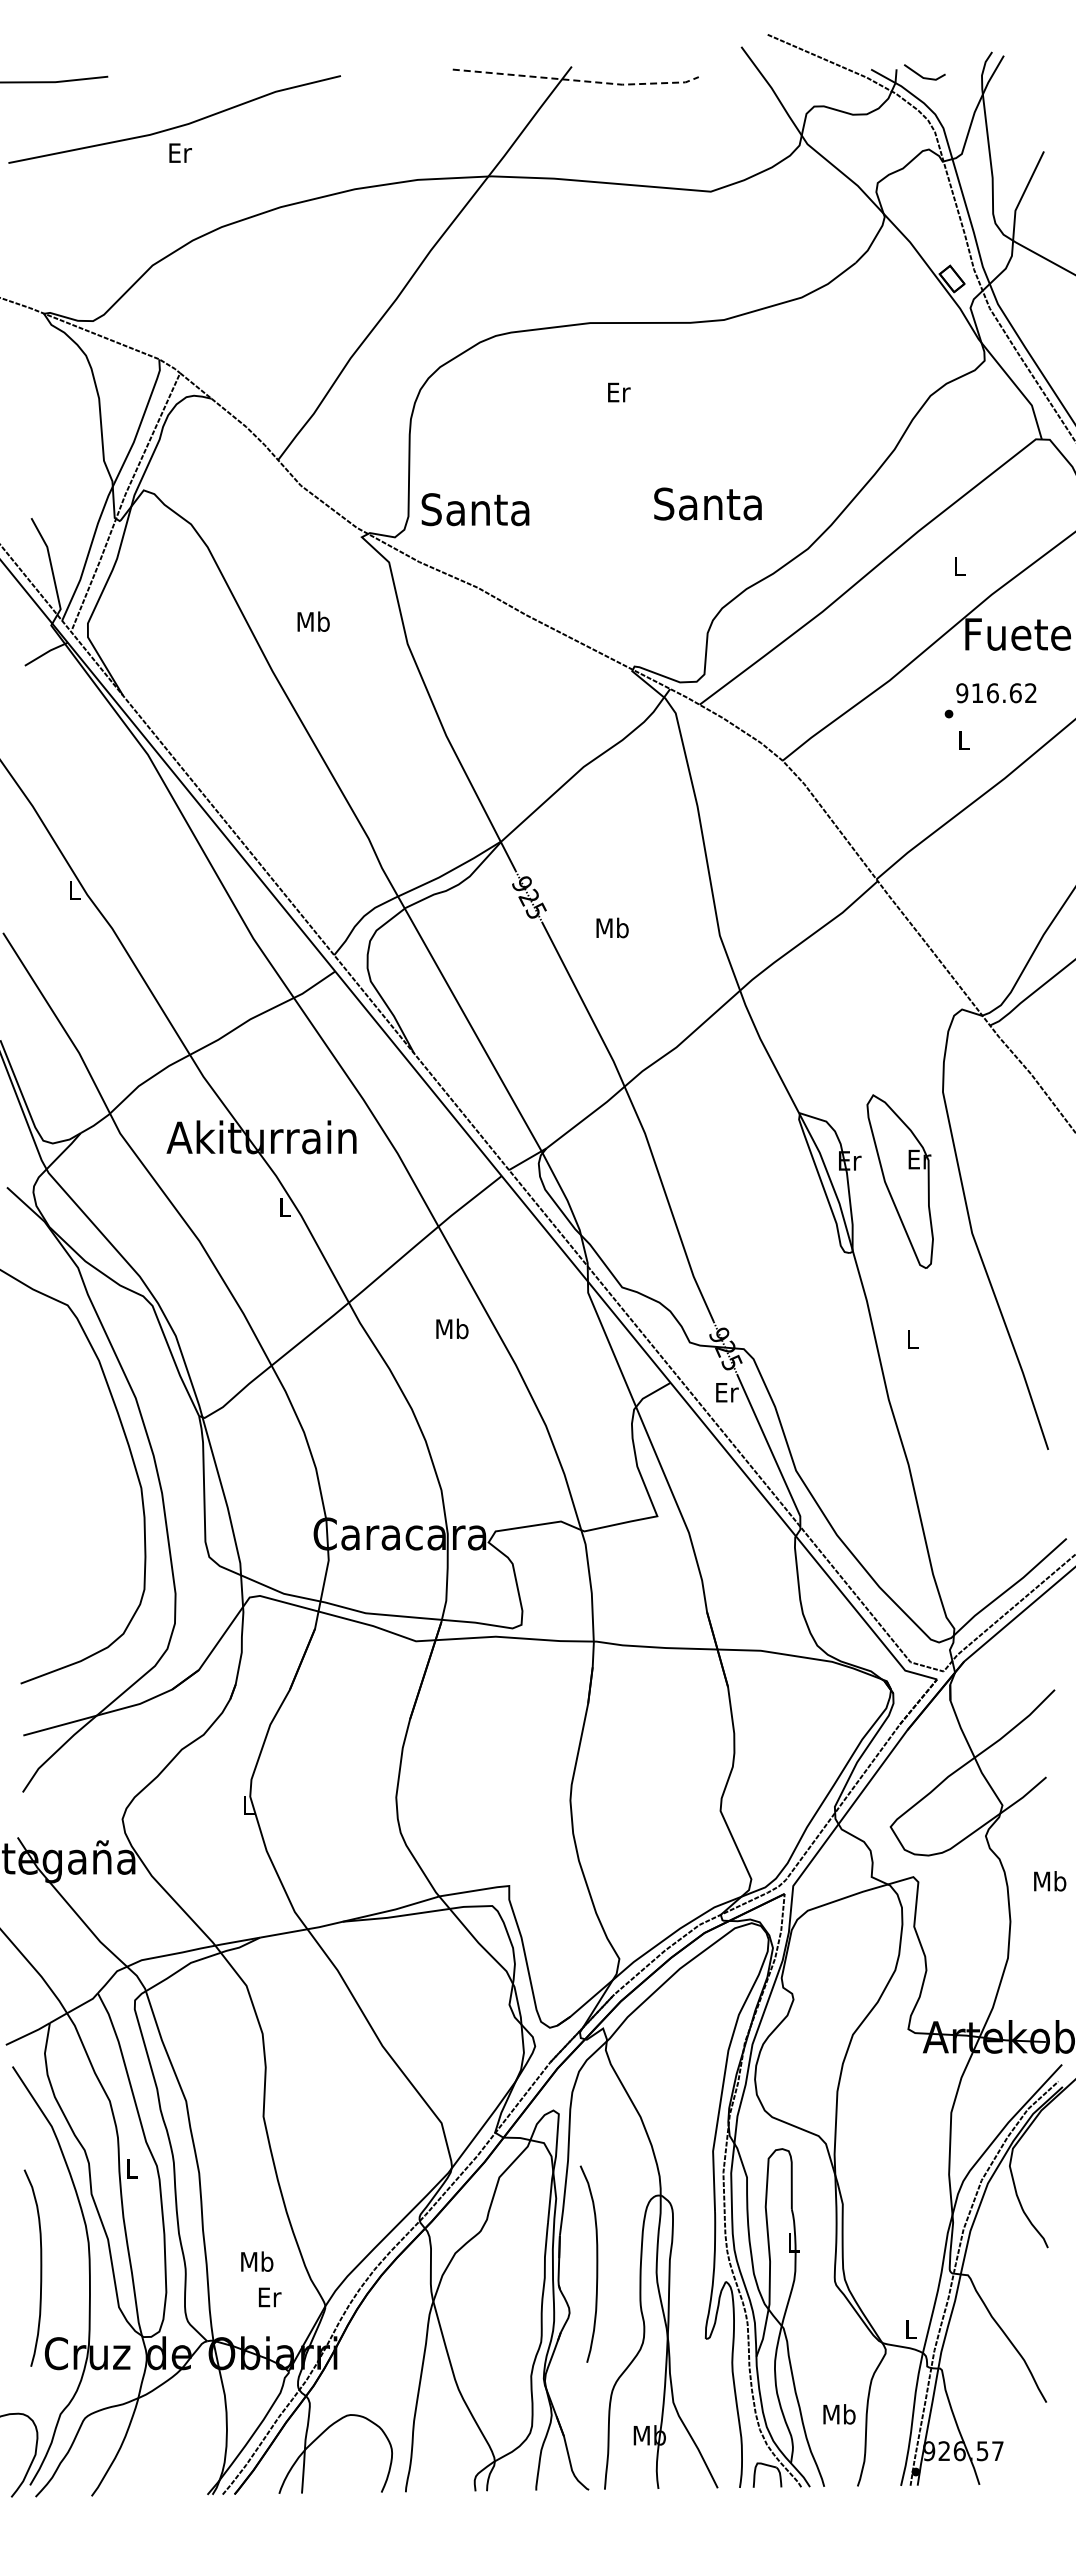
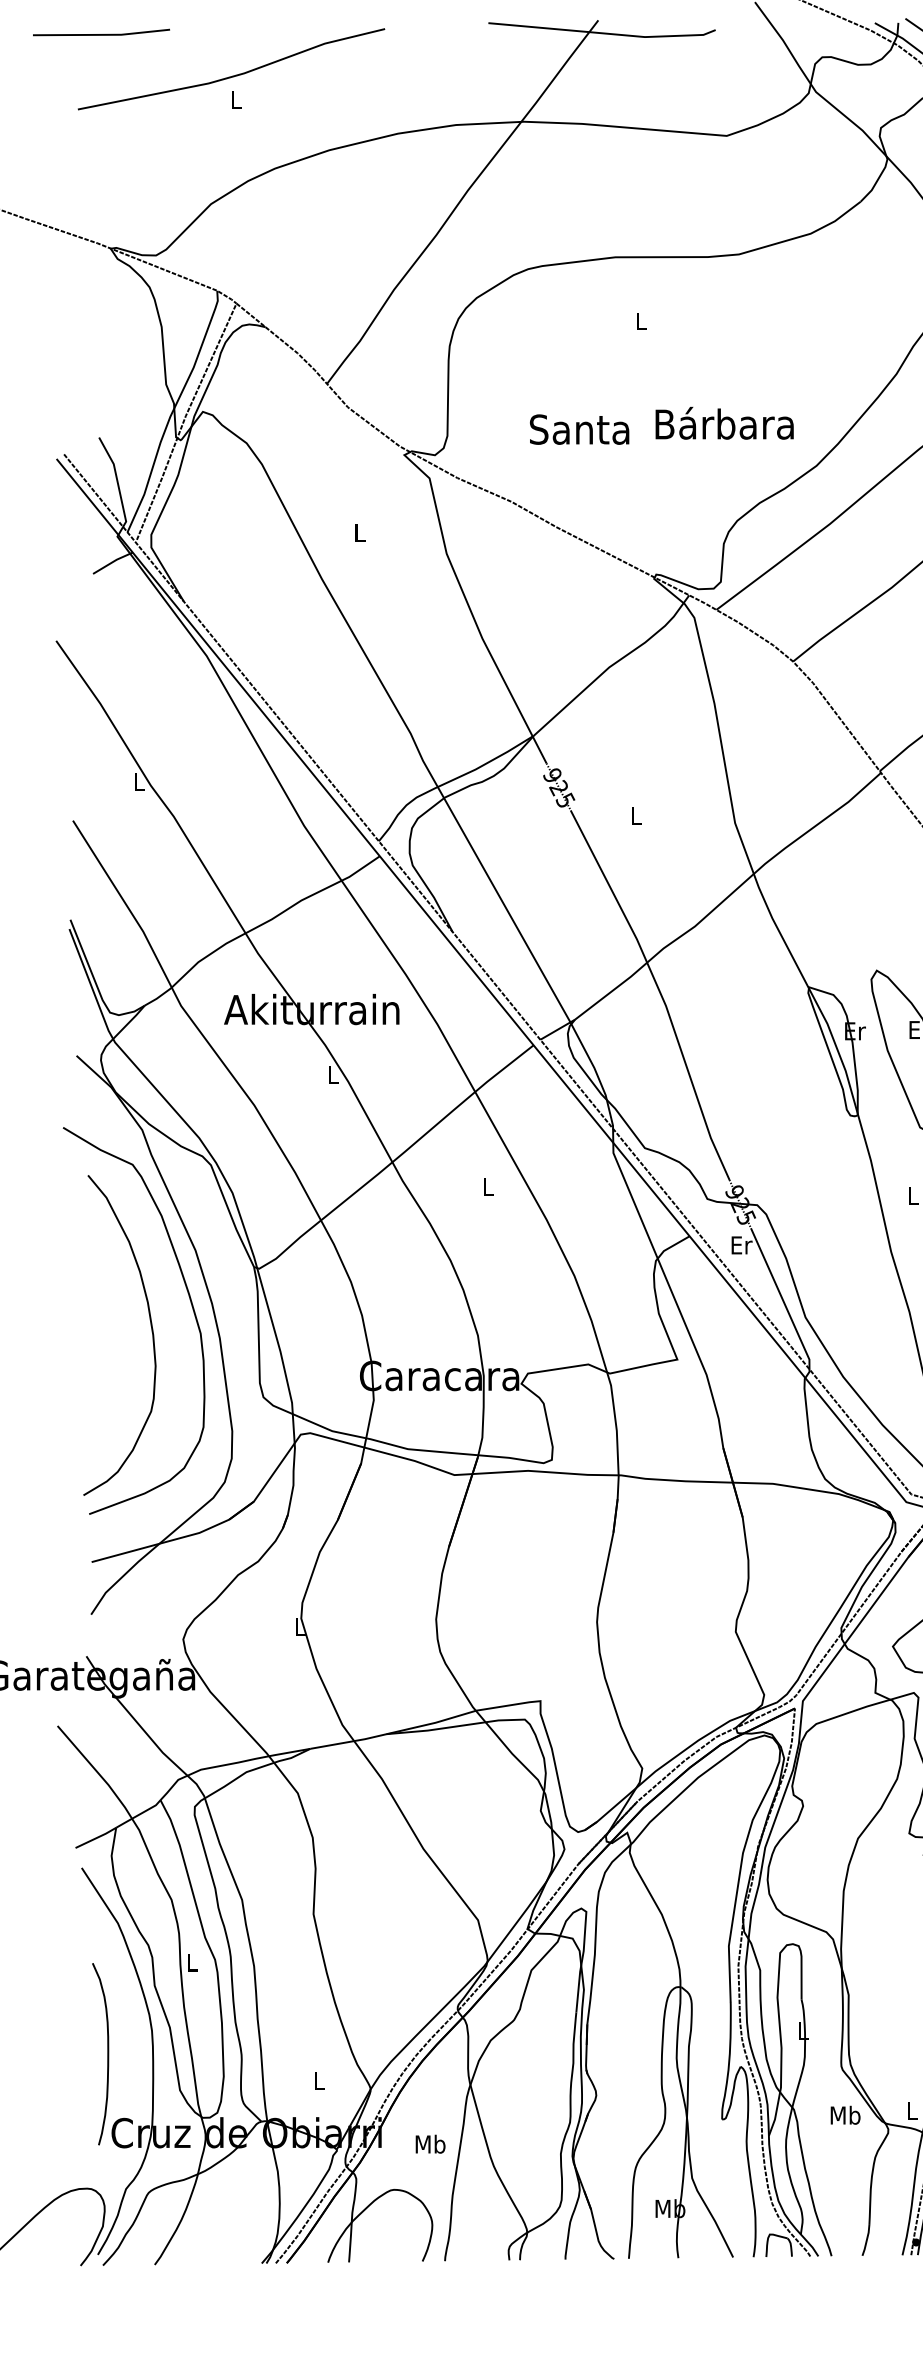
line: (577, 80) -> (603, 33), dashed -> solid
text: (180, 152) -> (236, 99), Er -> L
text: (619, 392) -> (642, 321), Er -> L
text: (708, 502) -> (724, 423), Santa -> Bárbara
text: (475, 509) -> (579, 429), moved
text: (313, 621) -> (359, 532), Mb -> L
text: (612, 927) -> (635, 815), Mb -> L
text: (452, 1328) -> (488, 1186), Mb -> L
curve: (87, 1482) -> (150, 1328), added
text: (257, 2261) -> (430, 2144), moved
curve: (596, 2263) -> (621, 2049), removed
text: (269, 2297) -> (319, 2081), Er -> L
text: (839, 2414) -> (845, 2115), moved

